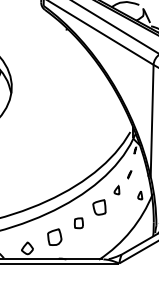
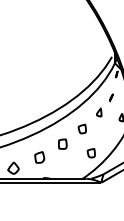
part: (98, 207) -> (81, 129), size x0.62
part: (108, 232) -> (91, 153), added
part: (54, 236) -> (39, 156), size x0.71

